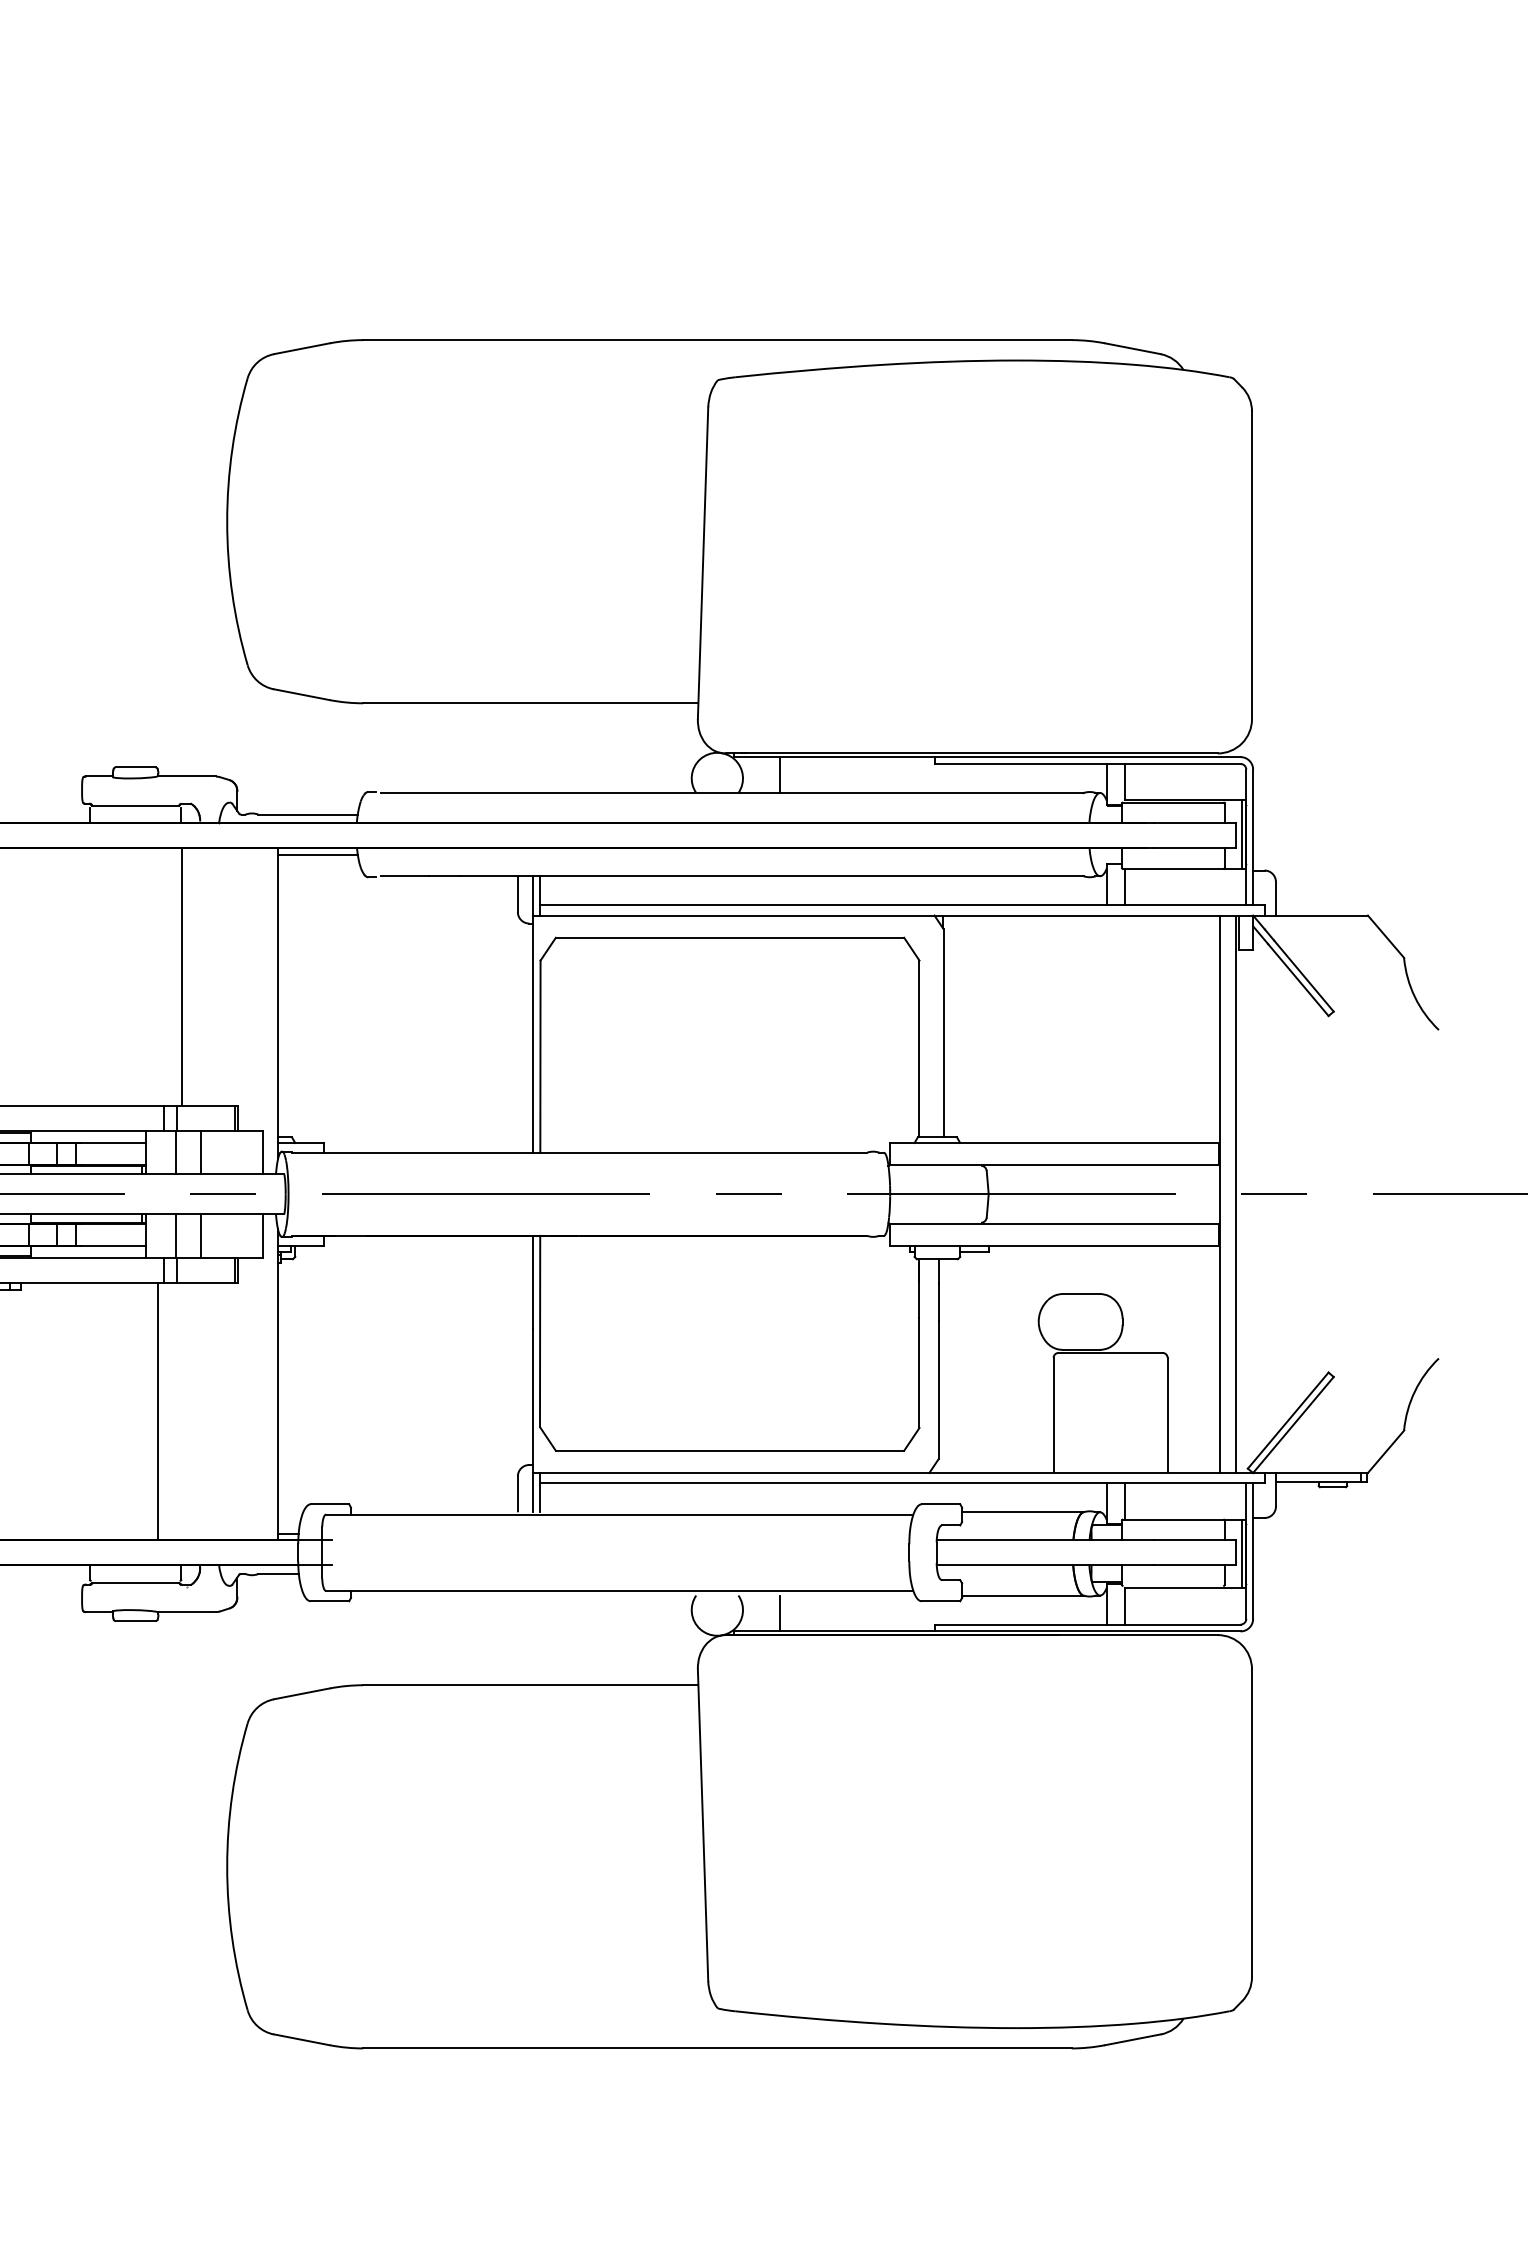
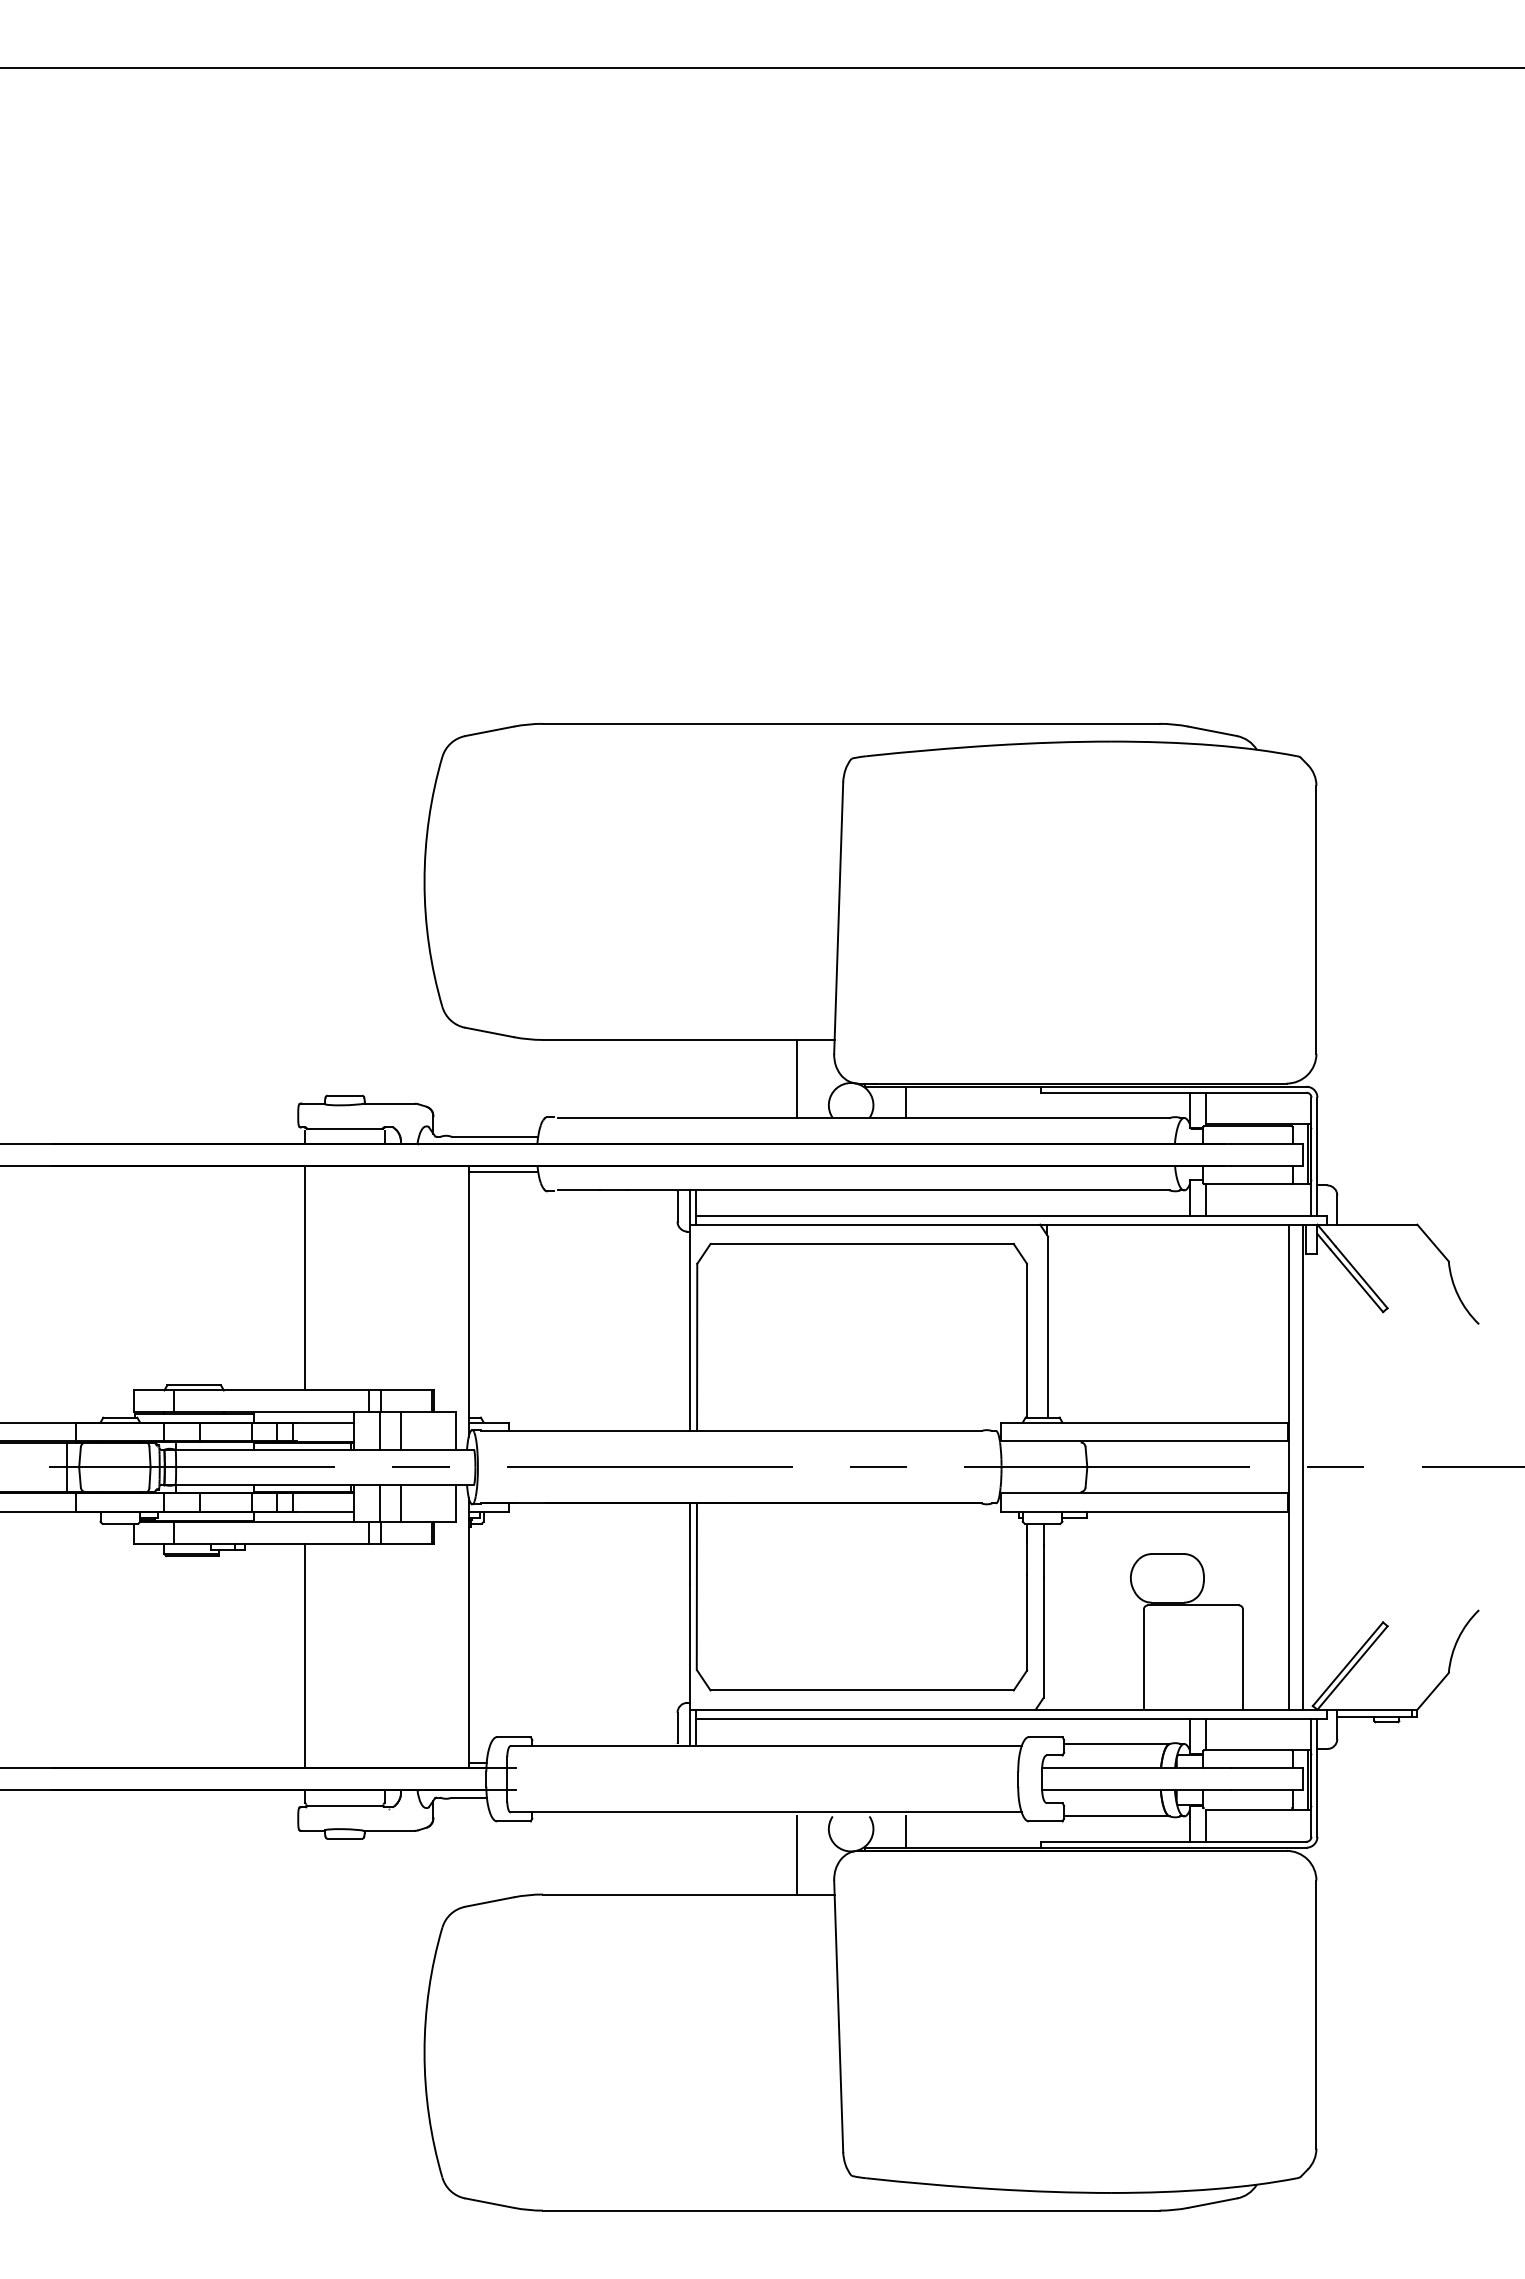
line: (654, 747) -> (796, 1078), added
line: (181, 977) -> (304, 1278), moved
line: (157, 1411) -> (304, 1656), moved
line: (654, 1640) -> (796, 1855), added

